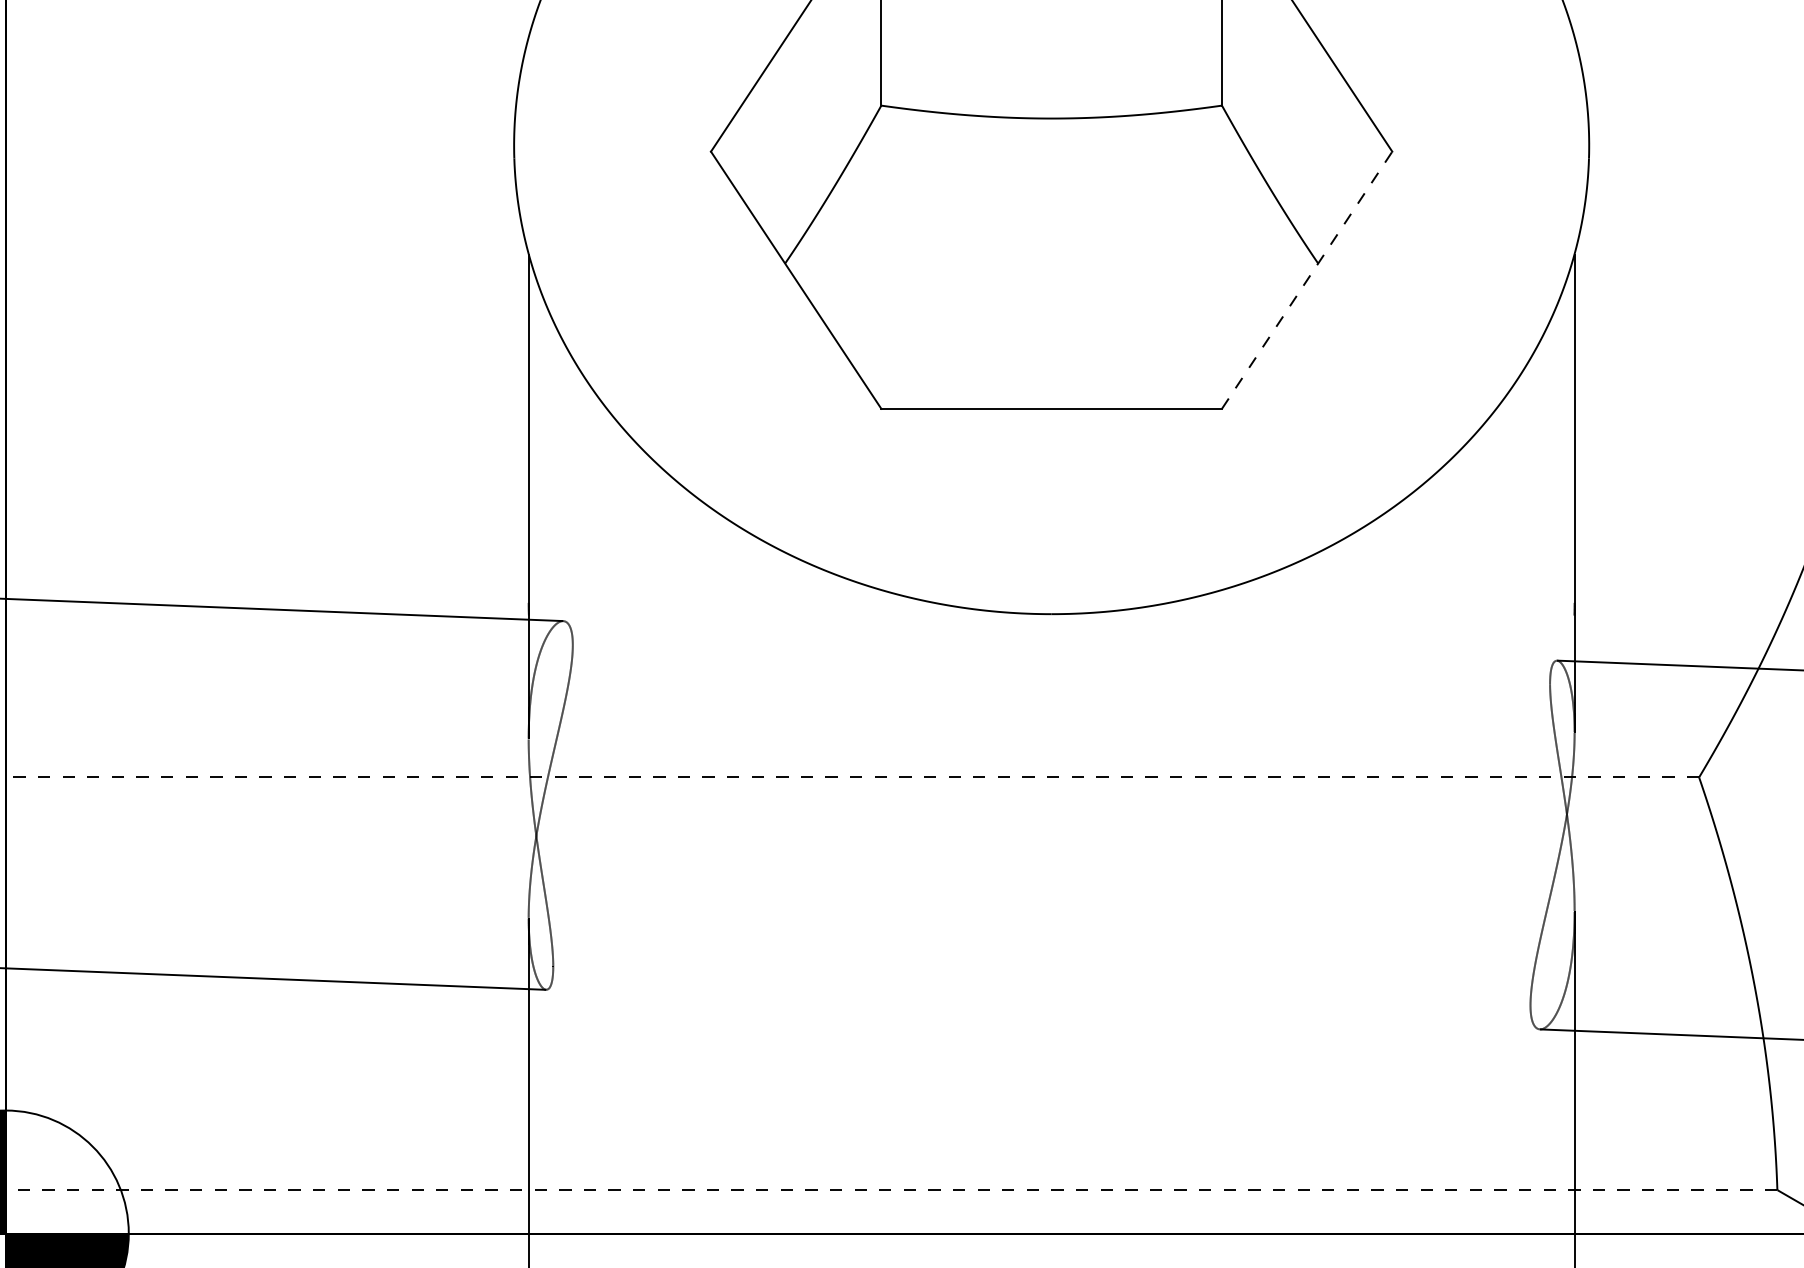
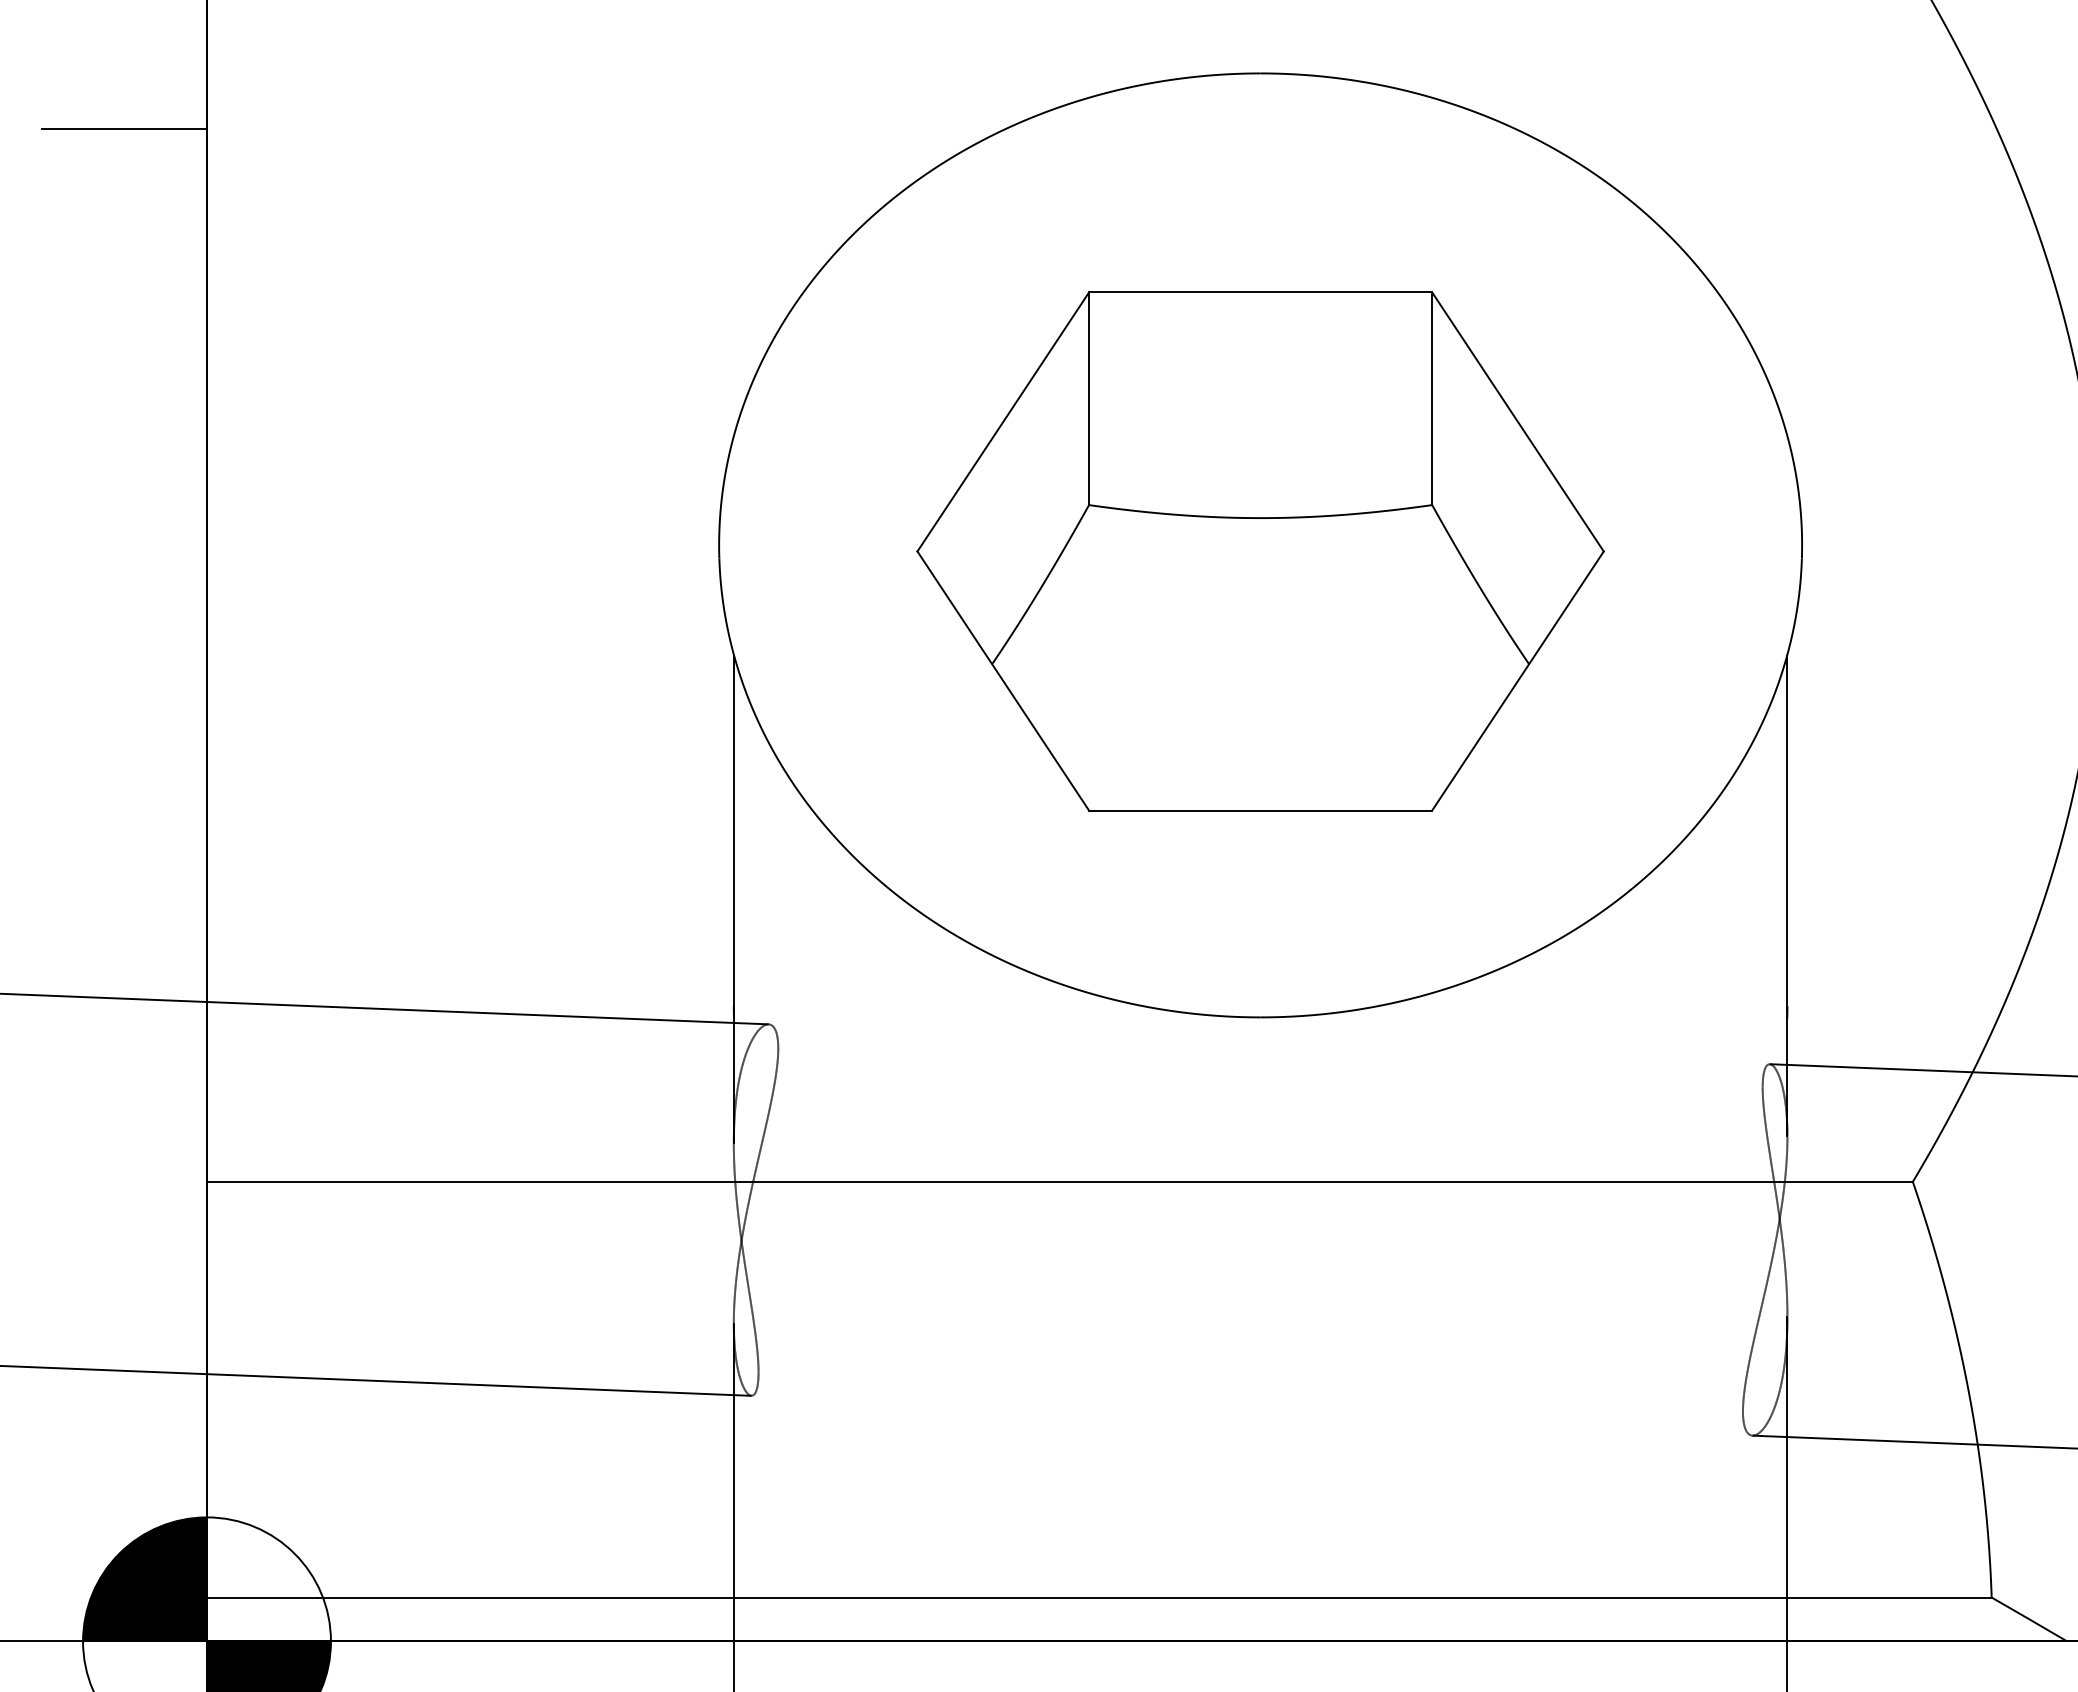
line: (1307, 279) -> (1518, 680), dashed -> solid
line: (852, 777) -> (1059, 1181), dashed -> solid
line: (890, 1190) -> (1098, 1597), dashed -> solid

